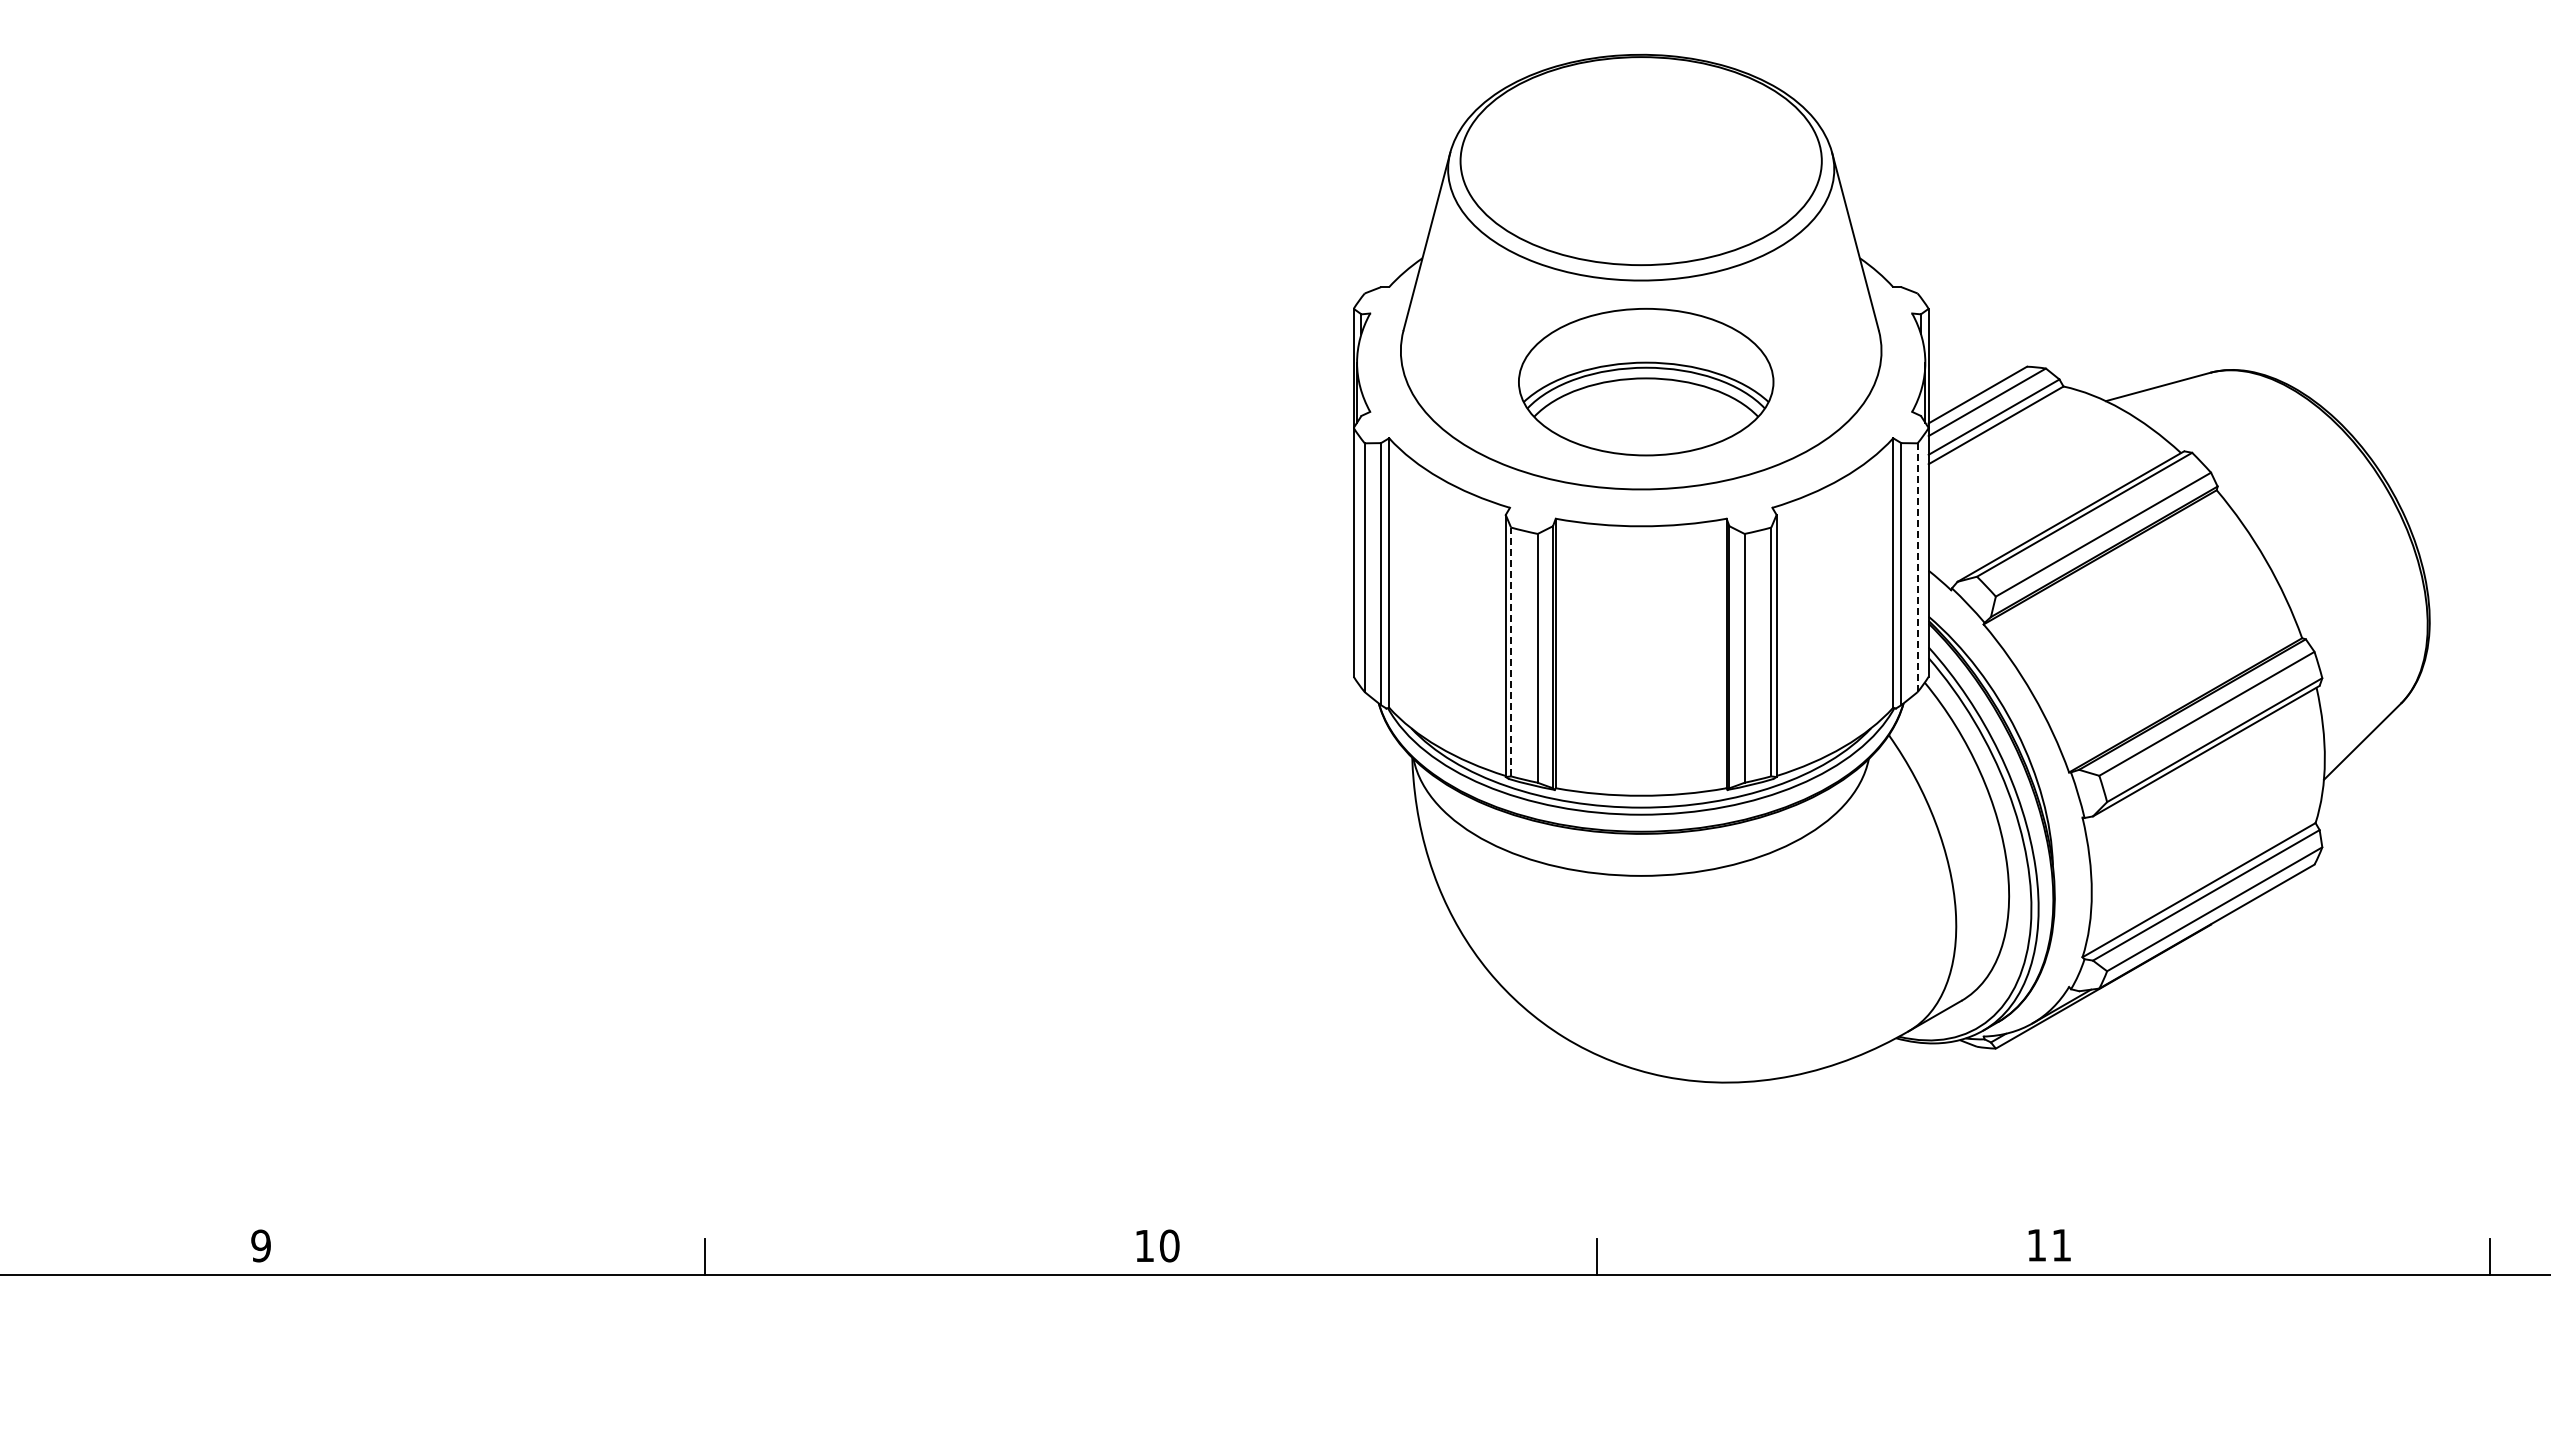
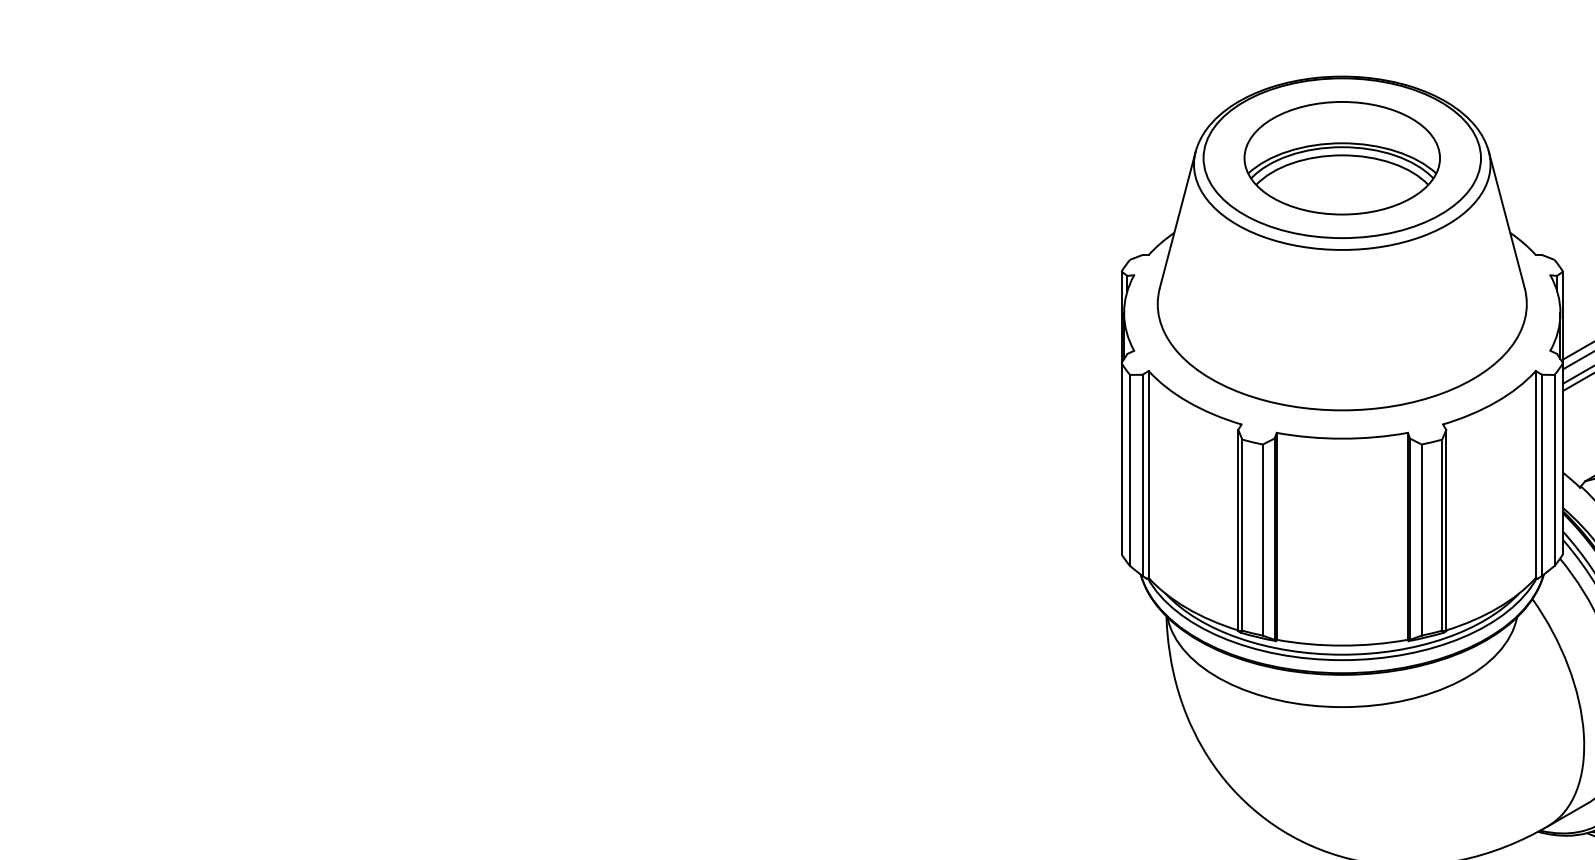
part: (1646, 381) -> (1342, 157), moved
line: (1917, 567) -> (1554, 470), dashed -> solid
line: (1511, 651) -> (1242, 534), dashed -> solid

